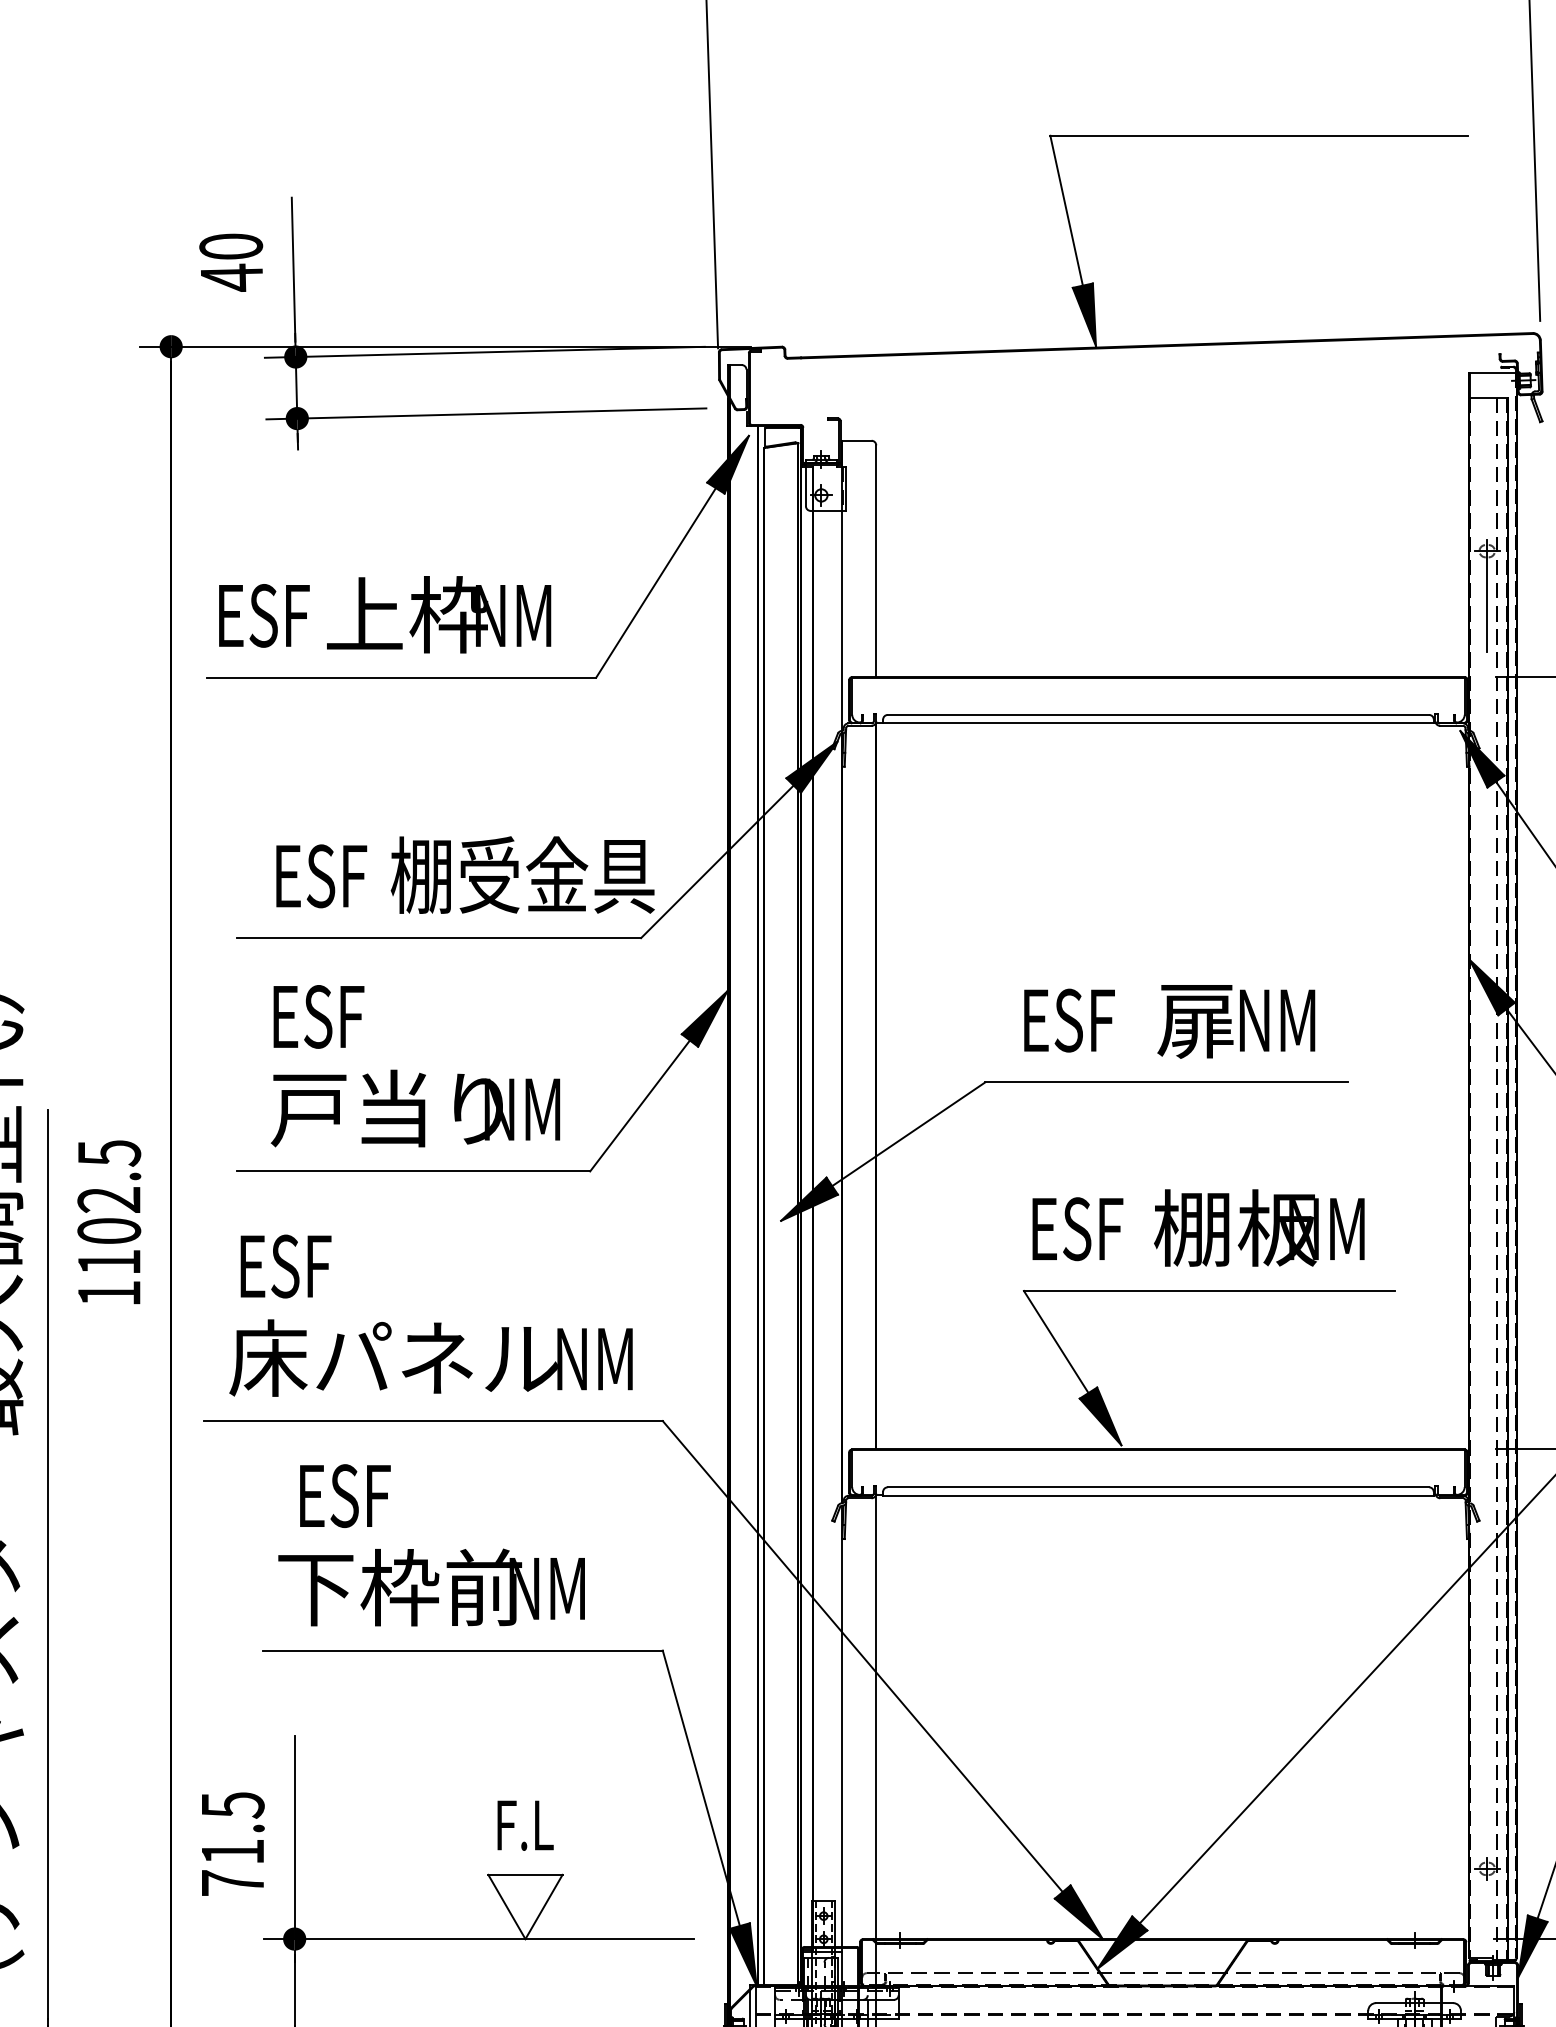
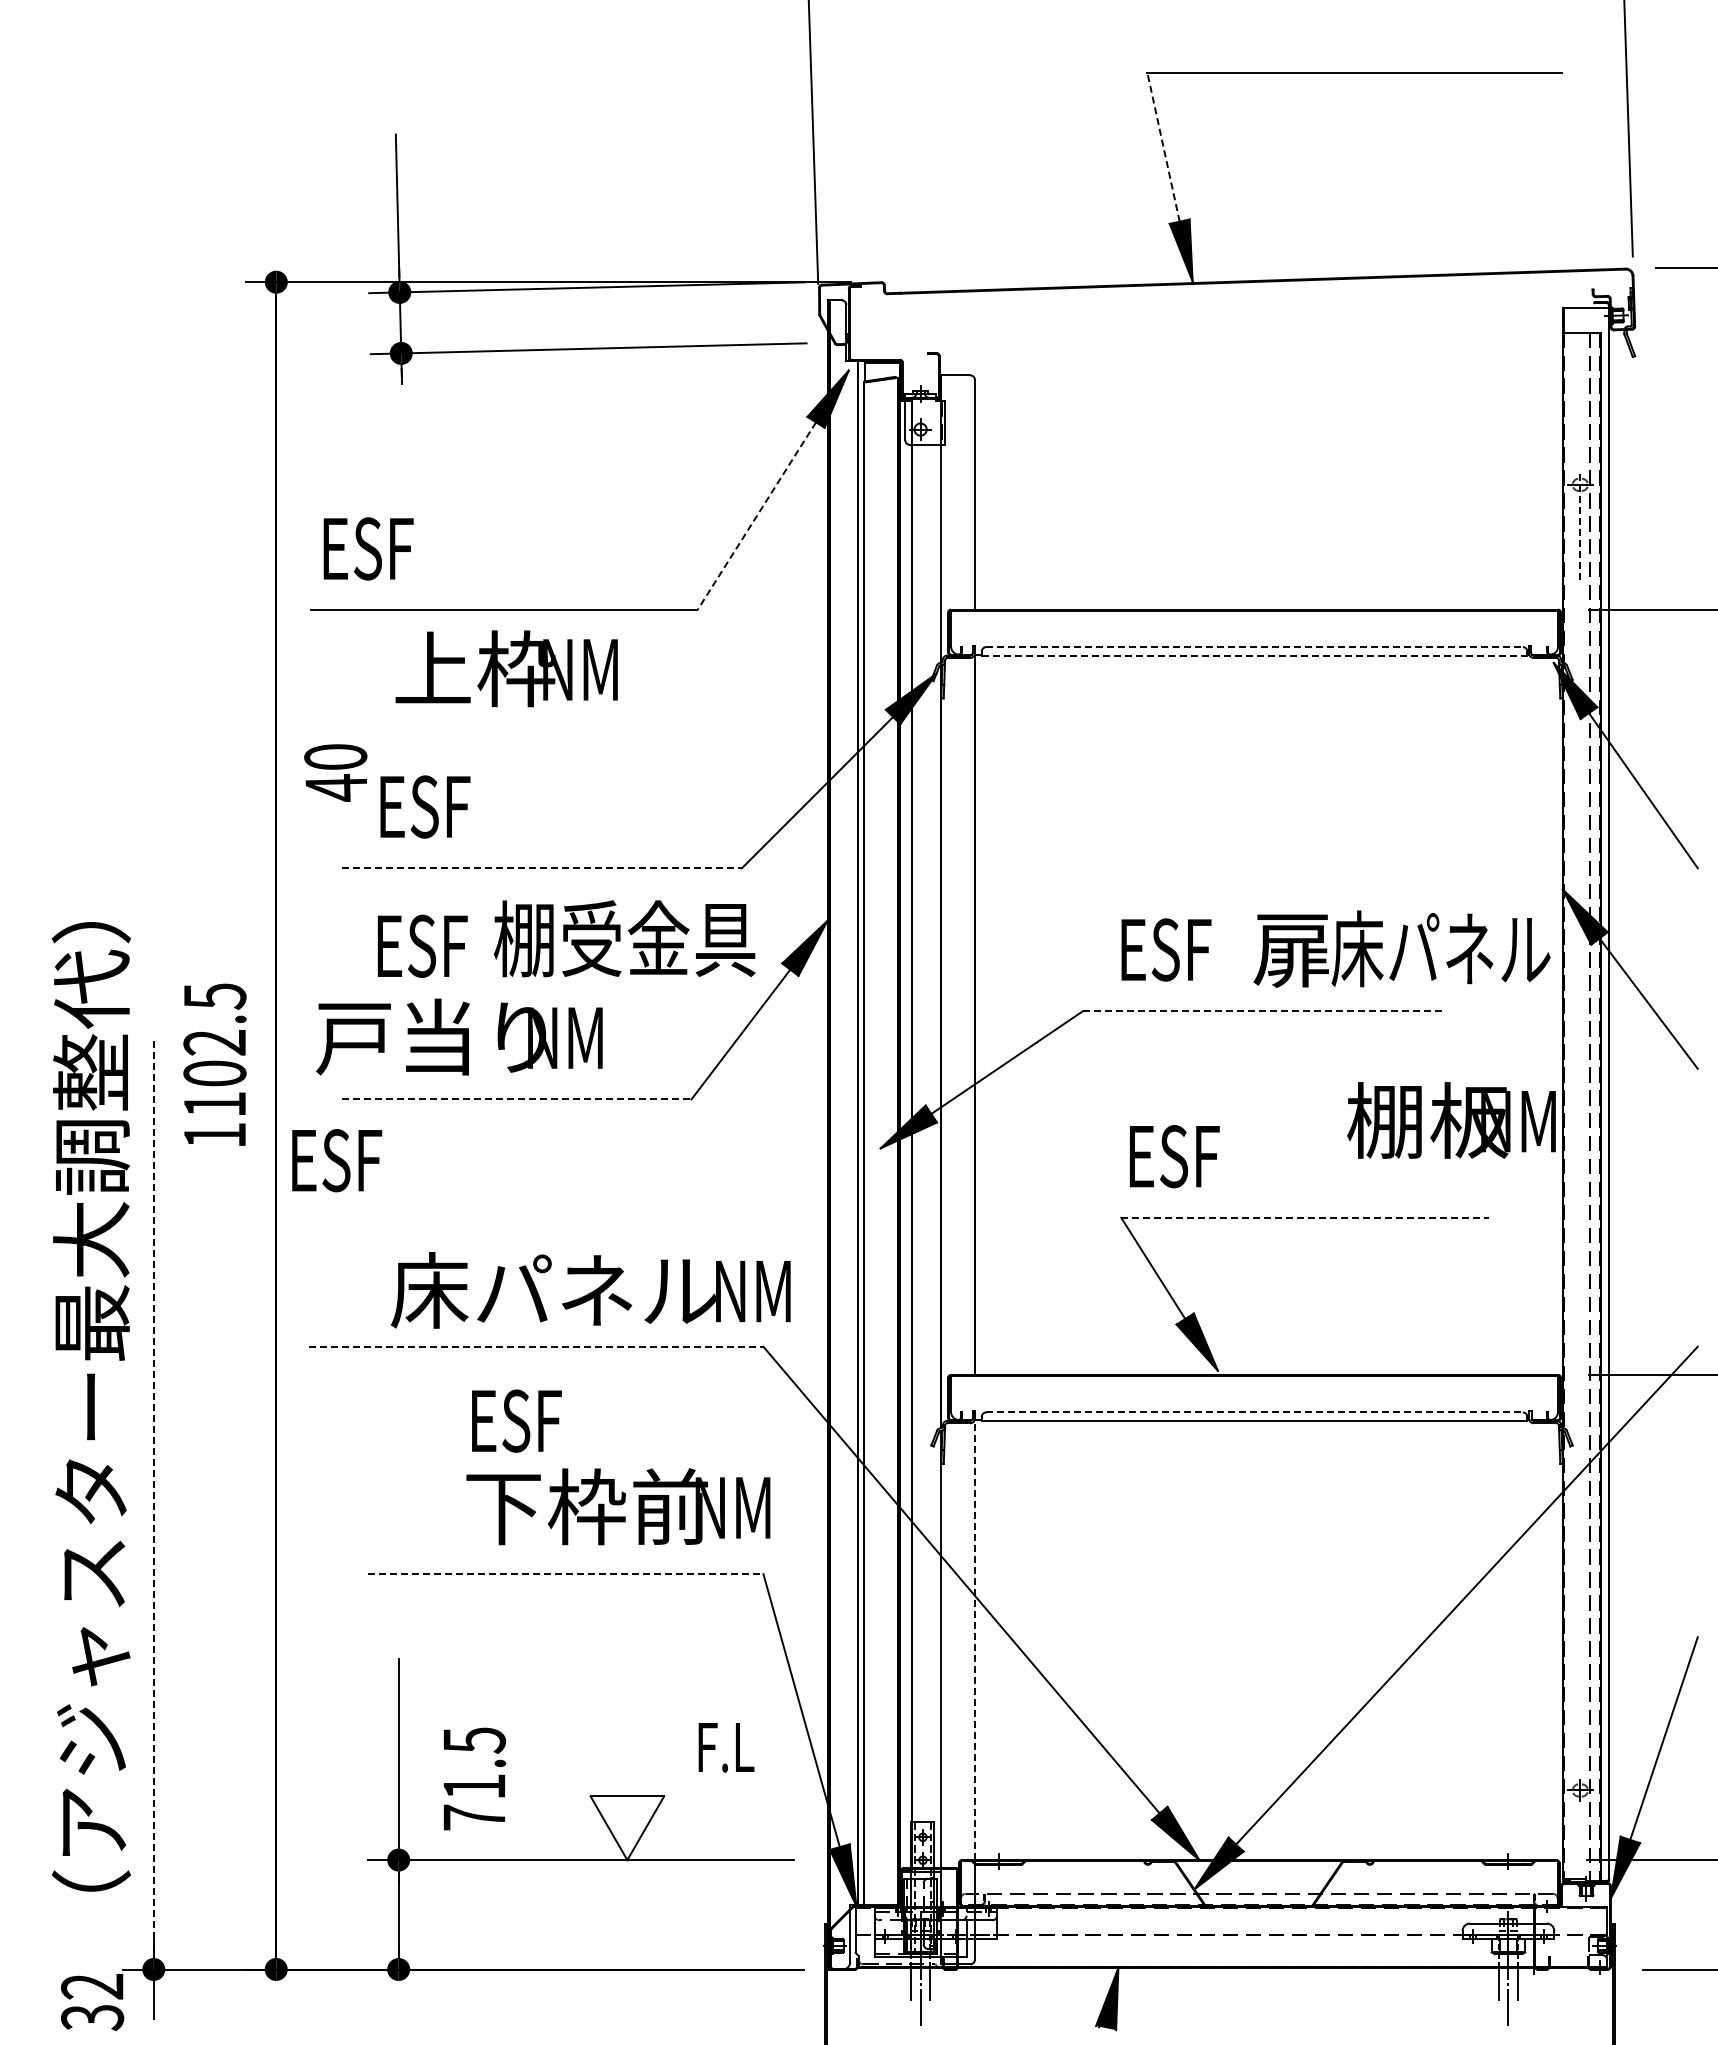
line: (1066, 210) -> (1163, 147), solid -> dashed
text: (230, 262) -> (335, 772), moved
line: (655, 583) -> (756, 516), solid -> dashed
line: (1487, 596) -> (1580, 529), solid -> dashed
text: (438, 614) -> (506, 668), moved
line: (1159, 715) -> (1255, 647), solid -> dashed
line: (1158, 723) -> (1254, 655), solid -> dashed
text: (522, 874) -> (624, 938), moved
line: (439, 938) -> (542, 868), solid -> dashed
text: (1346, 1019) -> (1440, 948), NM -> 床パネル
line: (1166, 1082) -> (1262, 1011), solid -> dashed
text: (415, 1107) -> (459, 1036), moved
line: (413, 1171) -> (516, 1099), solid -> dashed
text: (108, 1221) -> (214, 1064), moved
text: (1259, 1228) -> (1451, 1120), moved
text: (286, 1266) -> (337, 1160), moved
line: (1208, 1290) -> (1304, 1217), solid -> dashed
text: (430, 1358) -> (590, 1290), moved
line: (433, 1420) -> (536, 1346), solid -> dashed
line: (1159, 1487) -> (1255, 1412), solid -> dashed
text: (344, 1495) -> (516, 1420), moved
line: (47, 1564) -> (153, 1488), solid -> dashed
text: (431, 1587) -> (618, 1506), moved
line: (463, 1650) -> (565, 1574), solid -> dashed
line: (875, 1716) -> (974, 1639), solid -> dashed
text: (525, 1825) -> (726, 1747), moved
text: (232, 1843) -> (474, 1778), moved

